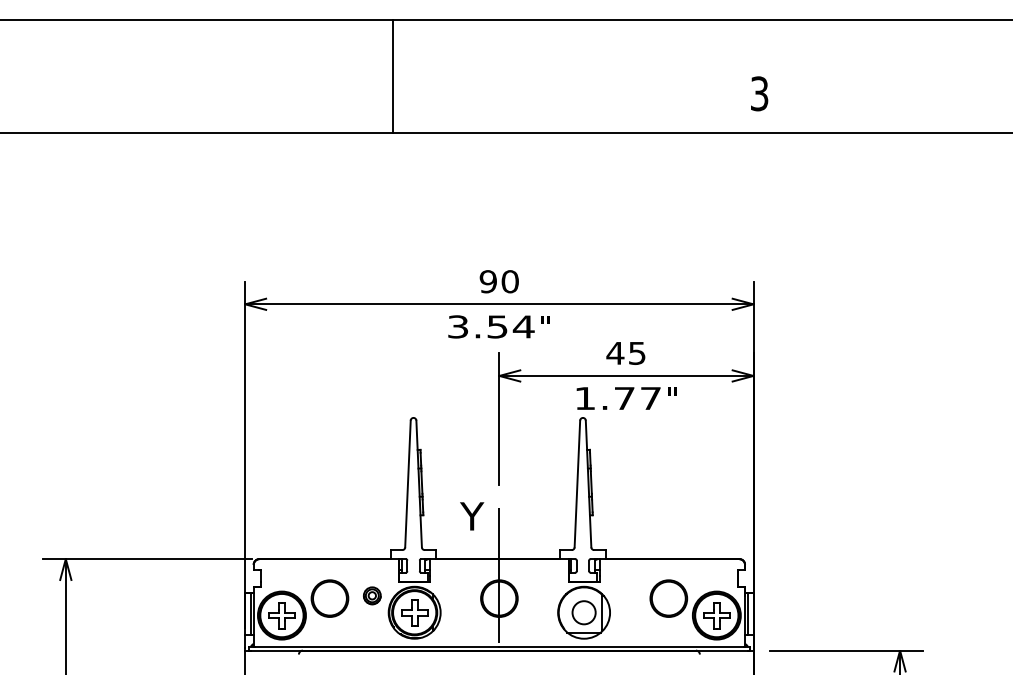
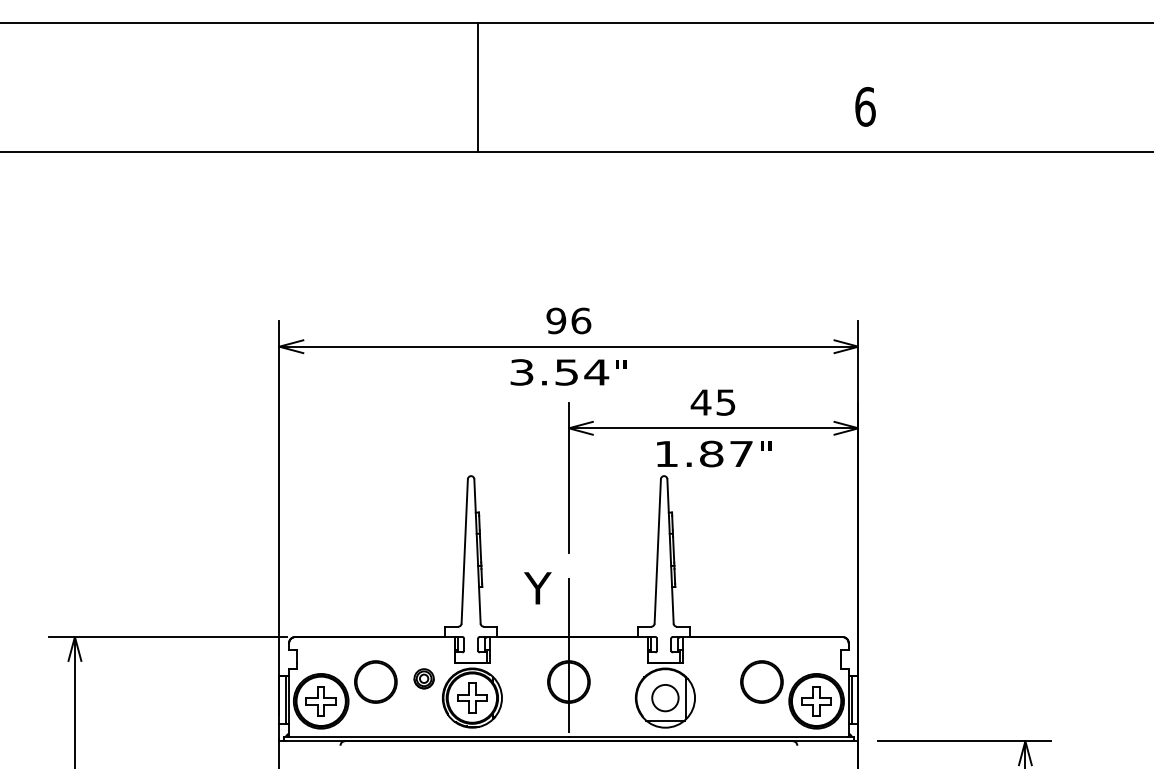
line: (392, 76) -> (477, 87), moved
text: (759, 93) -> (865, 106), 3 -> 6
text: (509, 281) -> (580, 320), 90 -> 96
text: (624, 398) -> (711, 453), 1.77 -> 1.87

